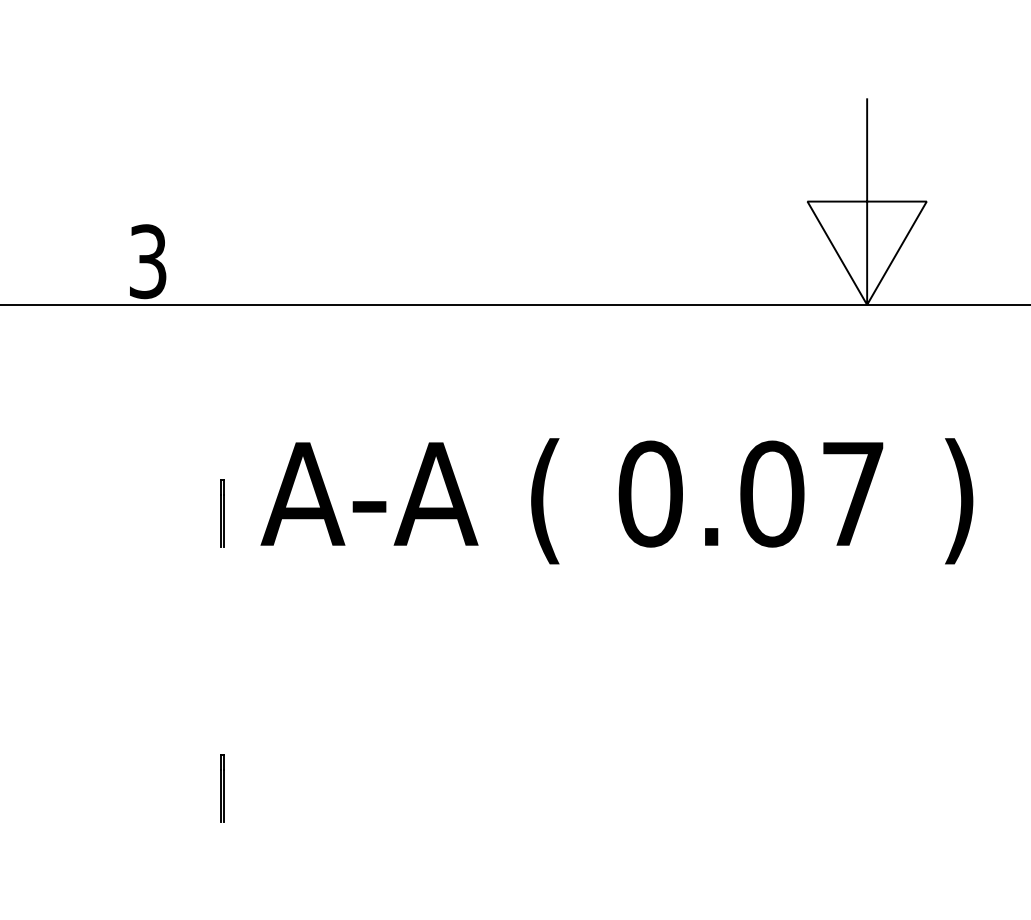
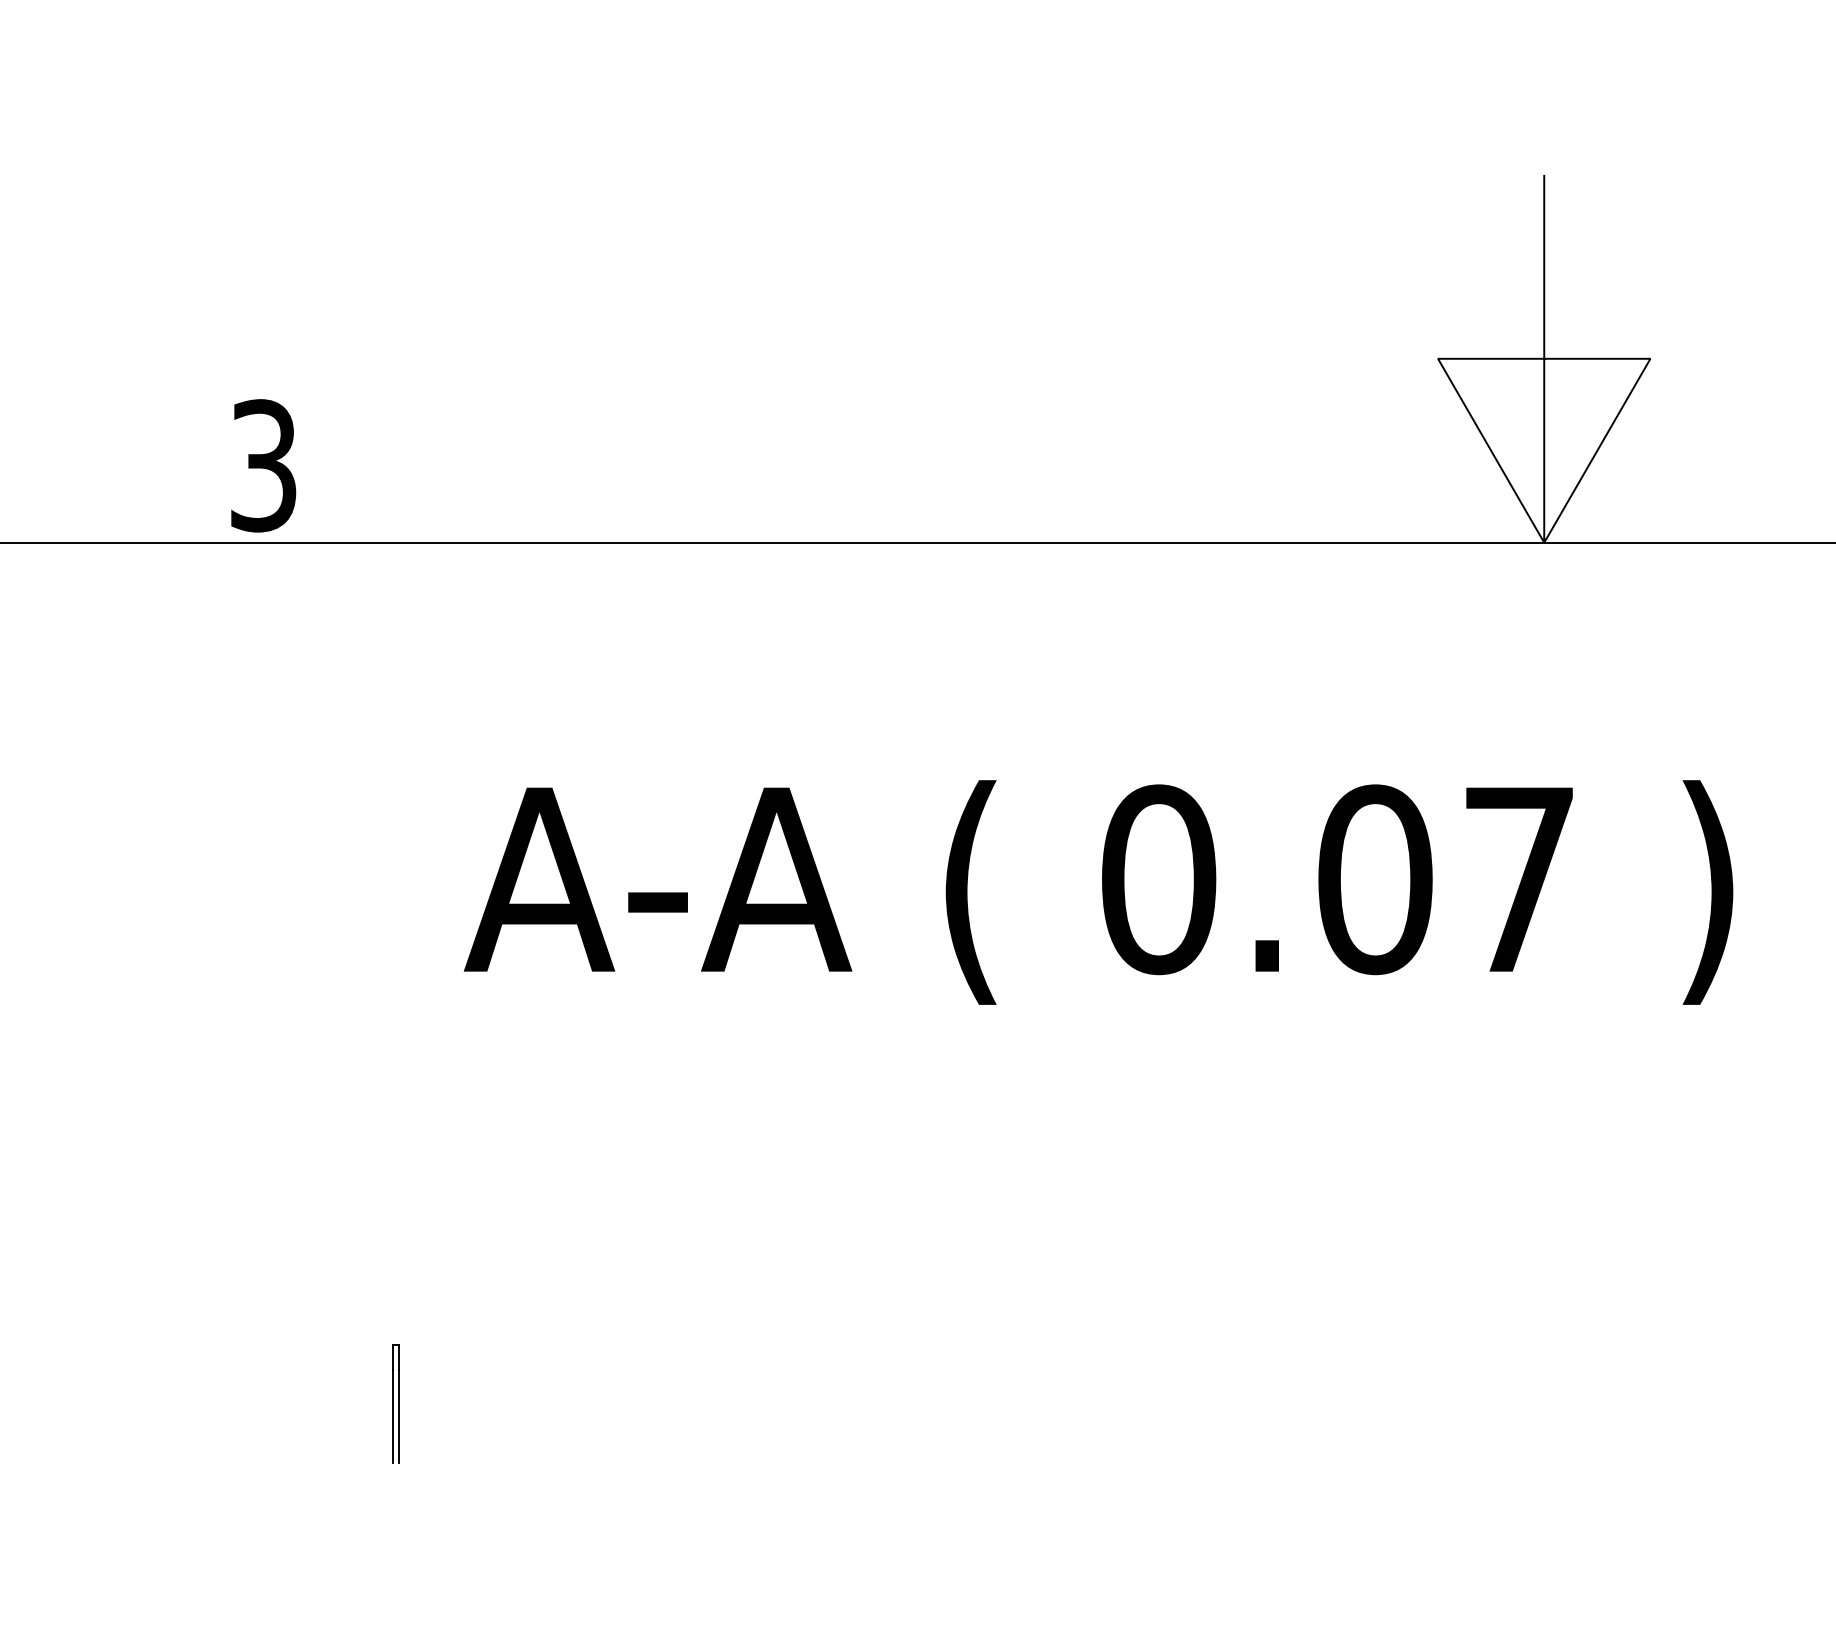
line: (221, 513) -> (394, 914), removed

